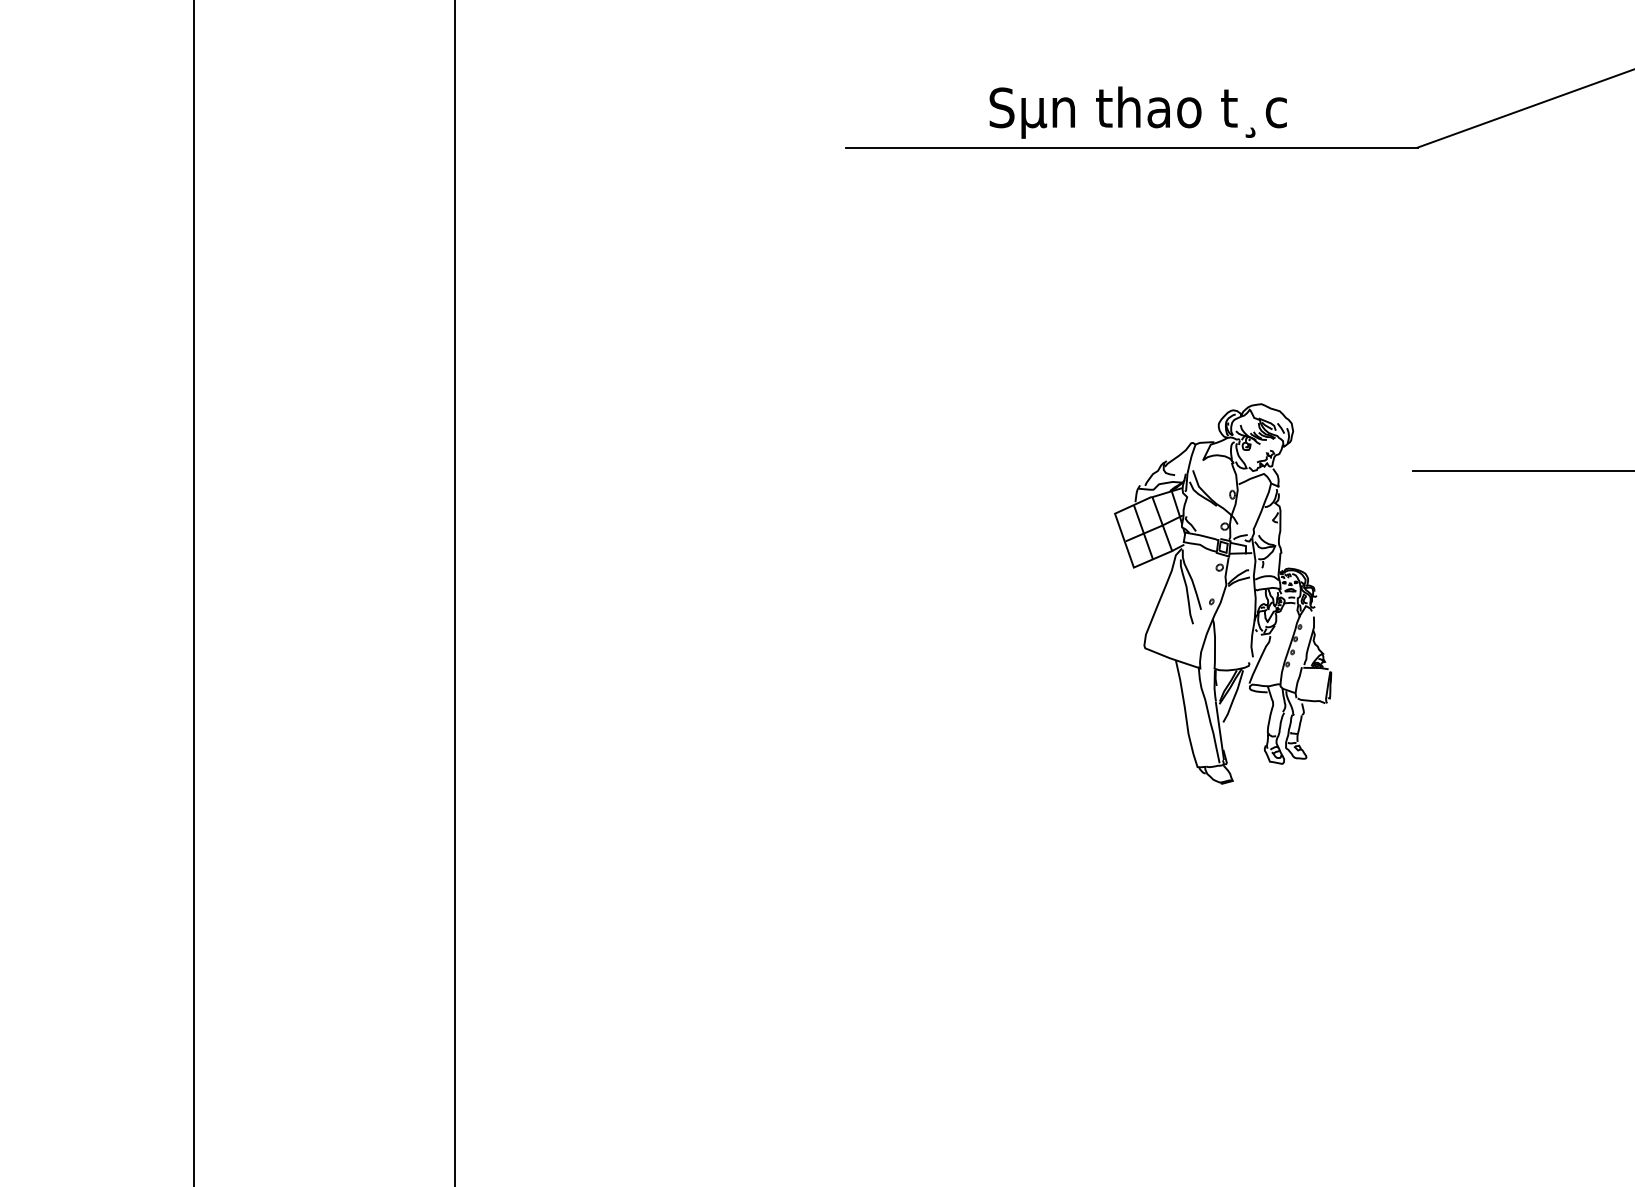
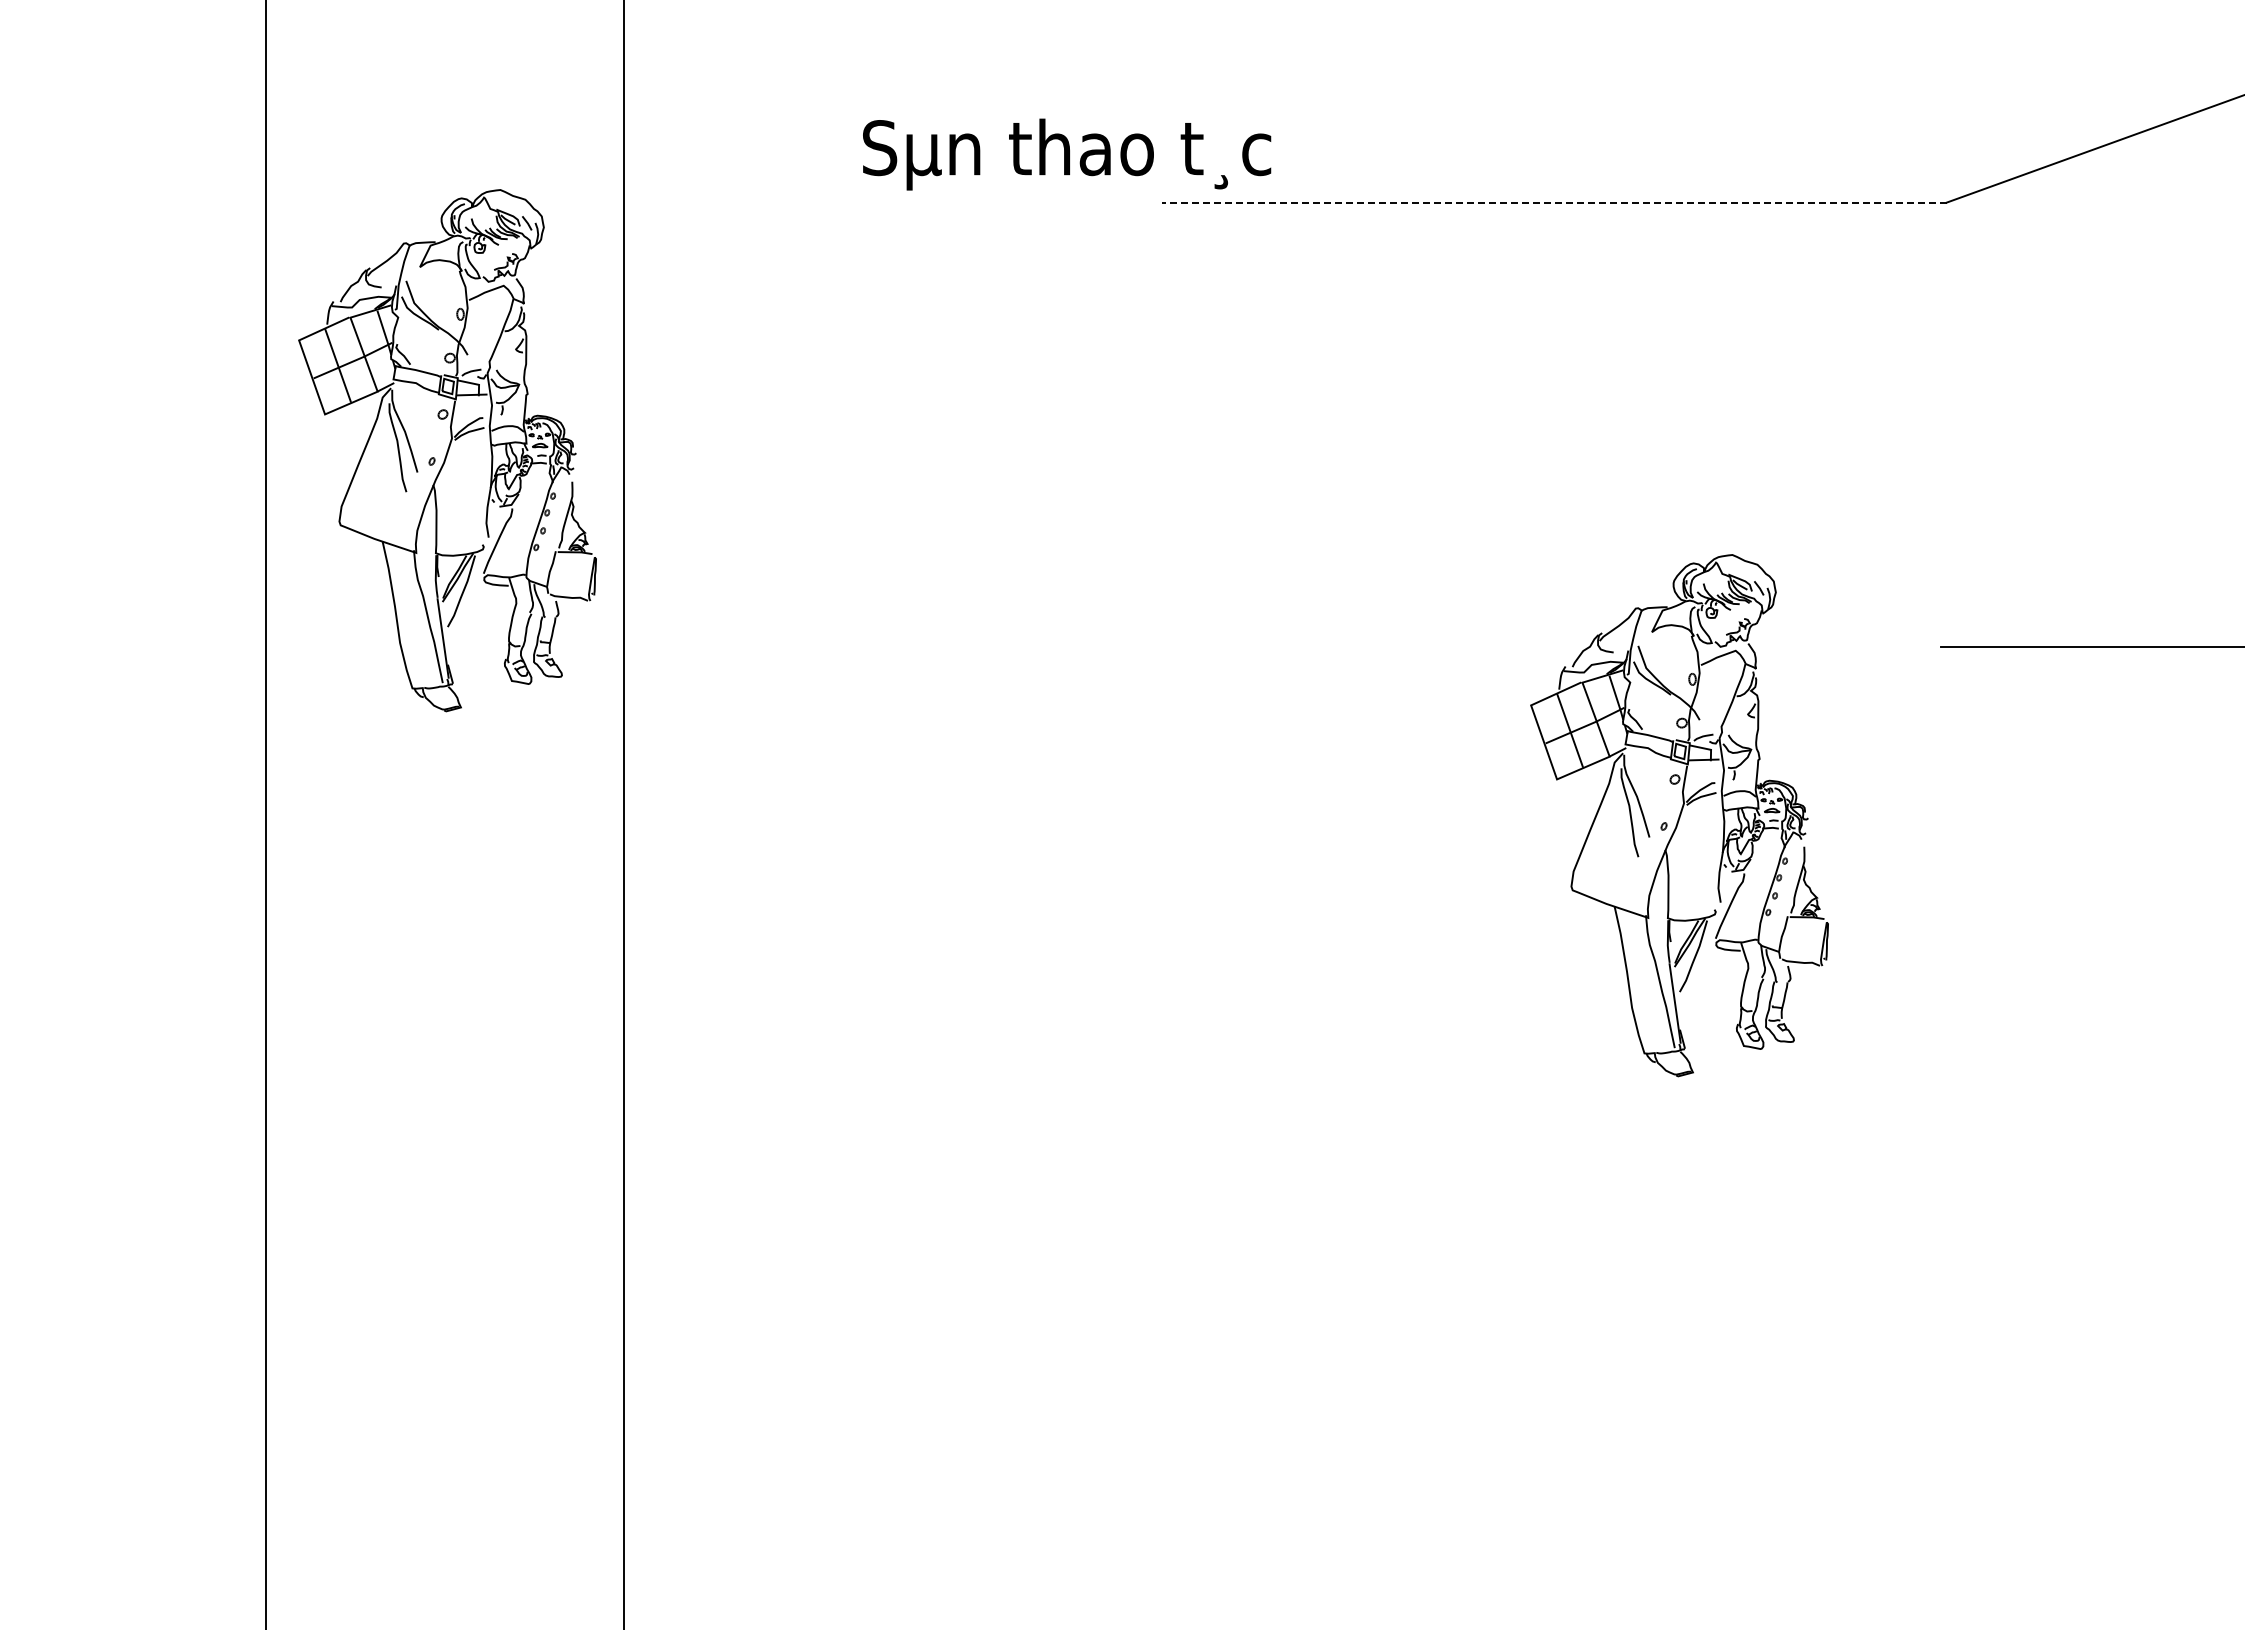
text: (1138, 112) -> (1067, 154), moved
line: (1131, 147) -> (1553, 202), solid -> dashed
part: (326, 328) -> (447, 450), added

